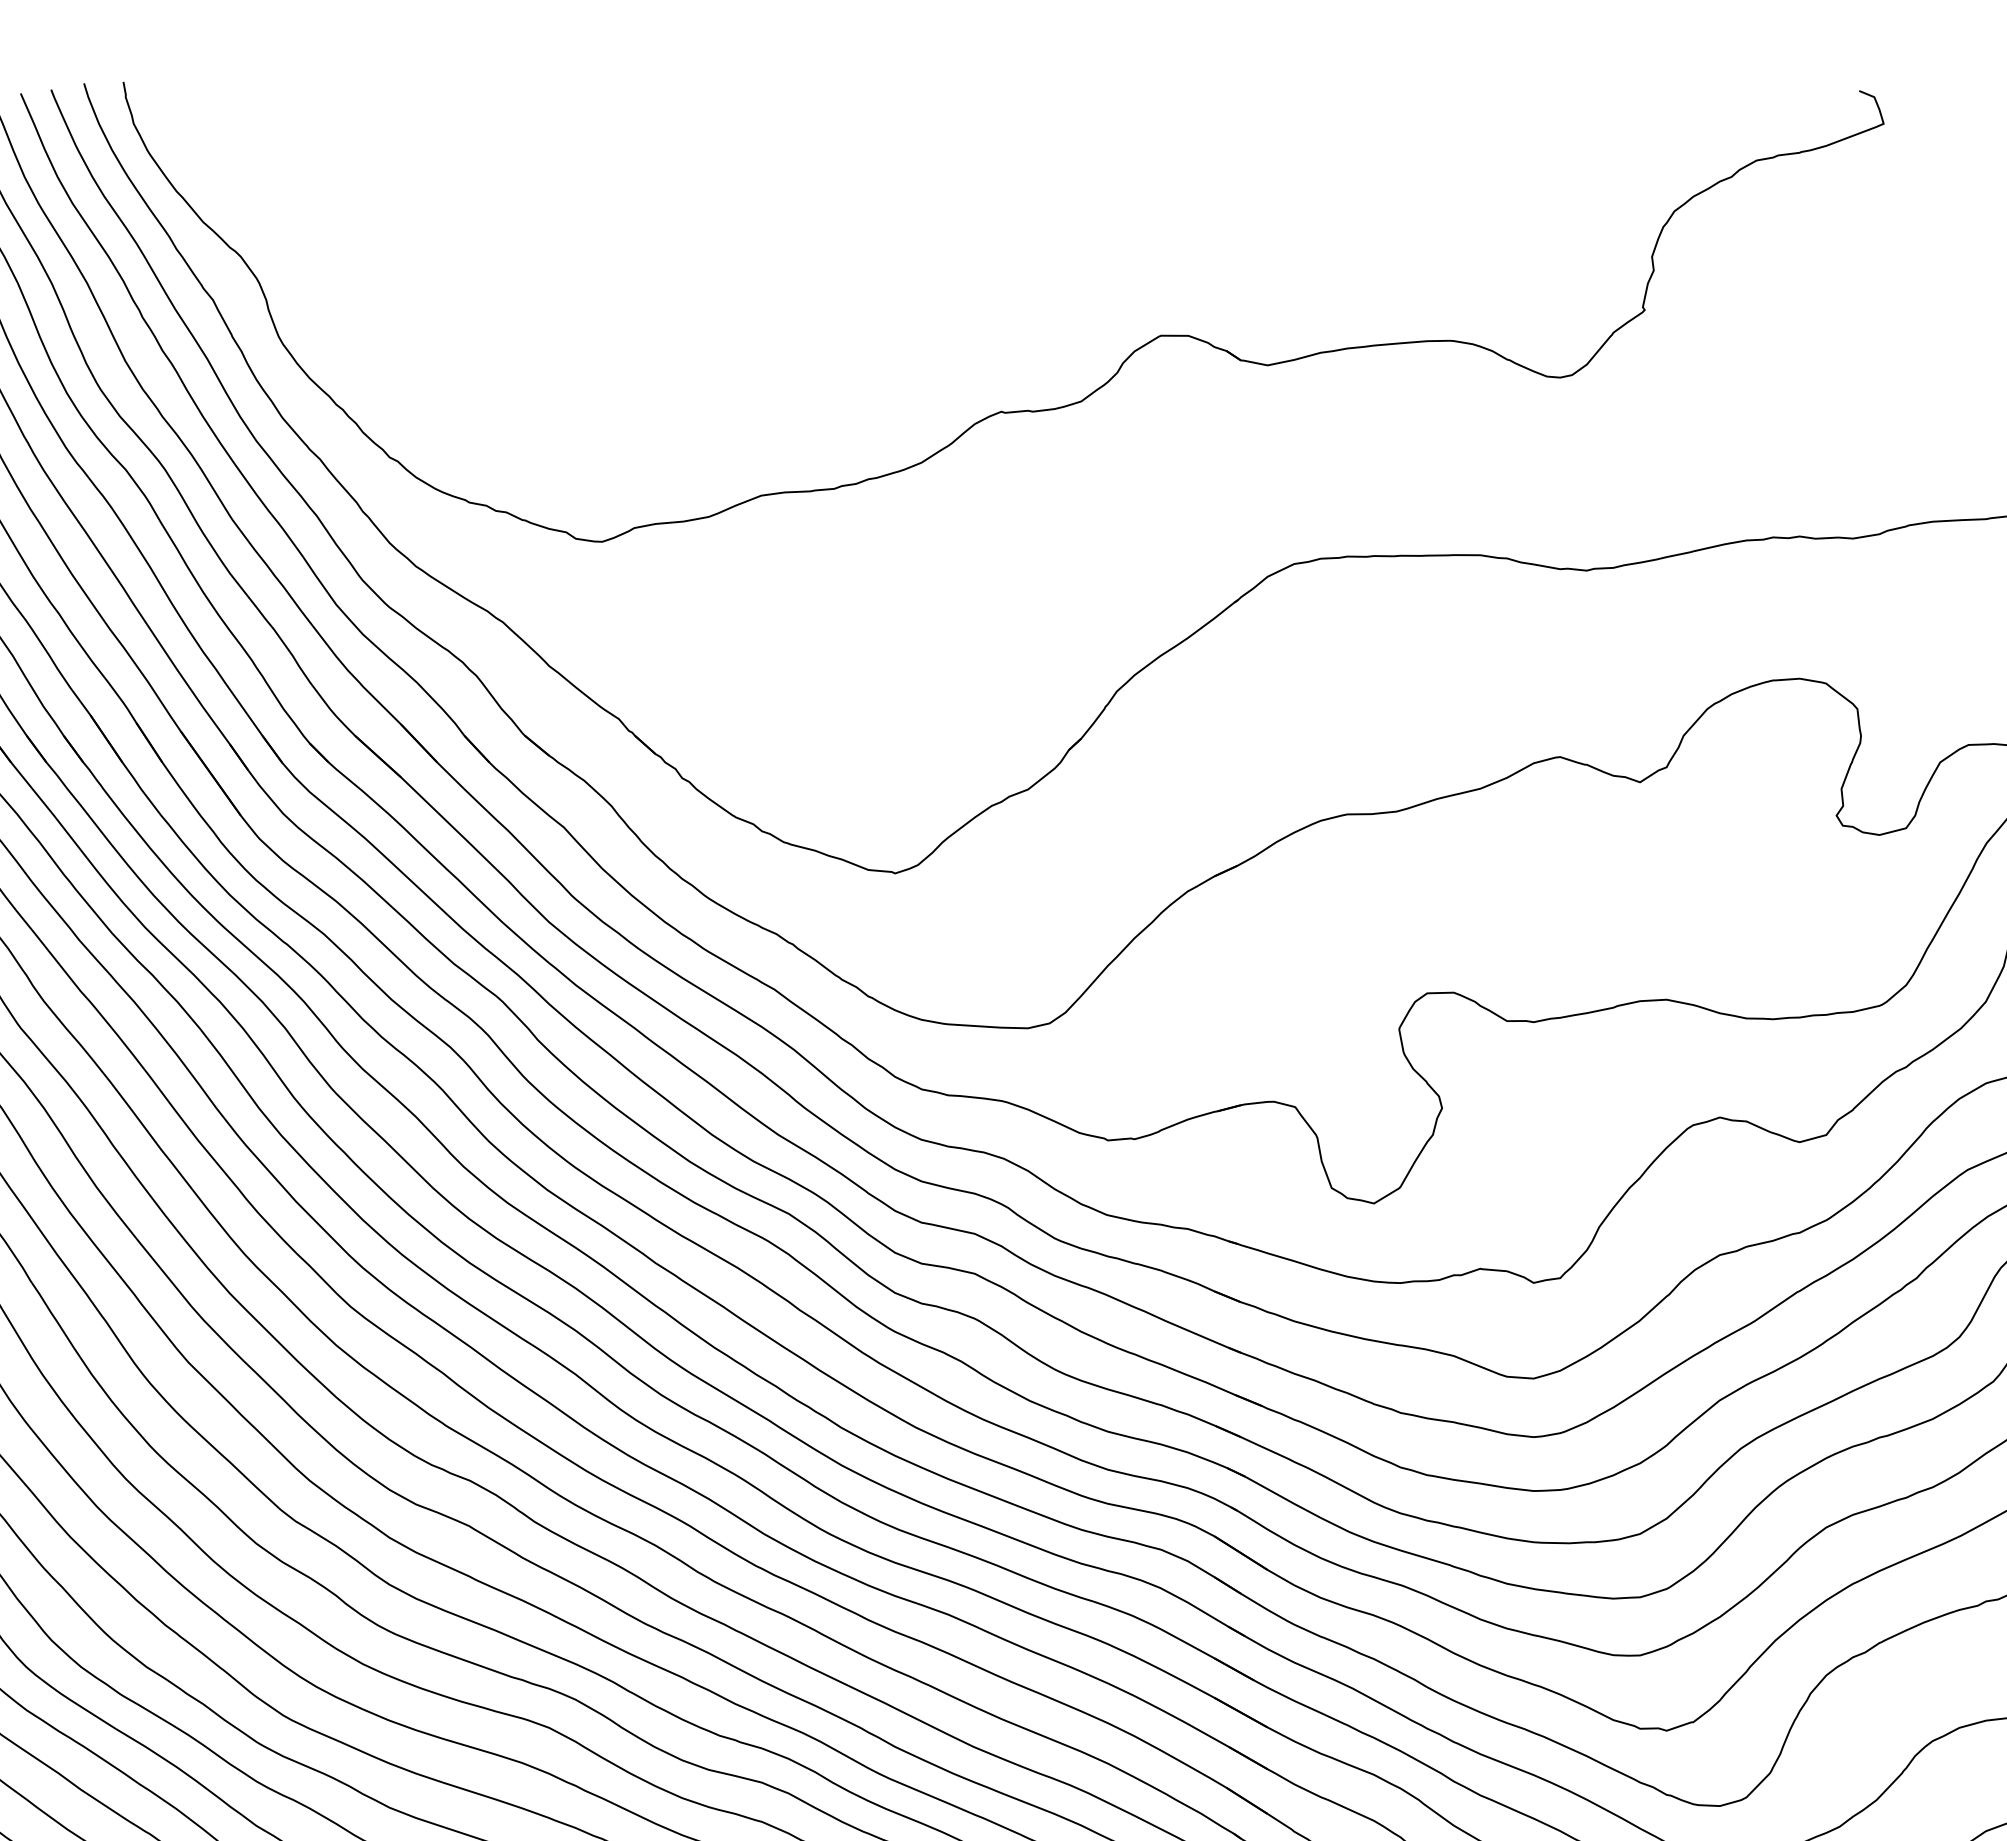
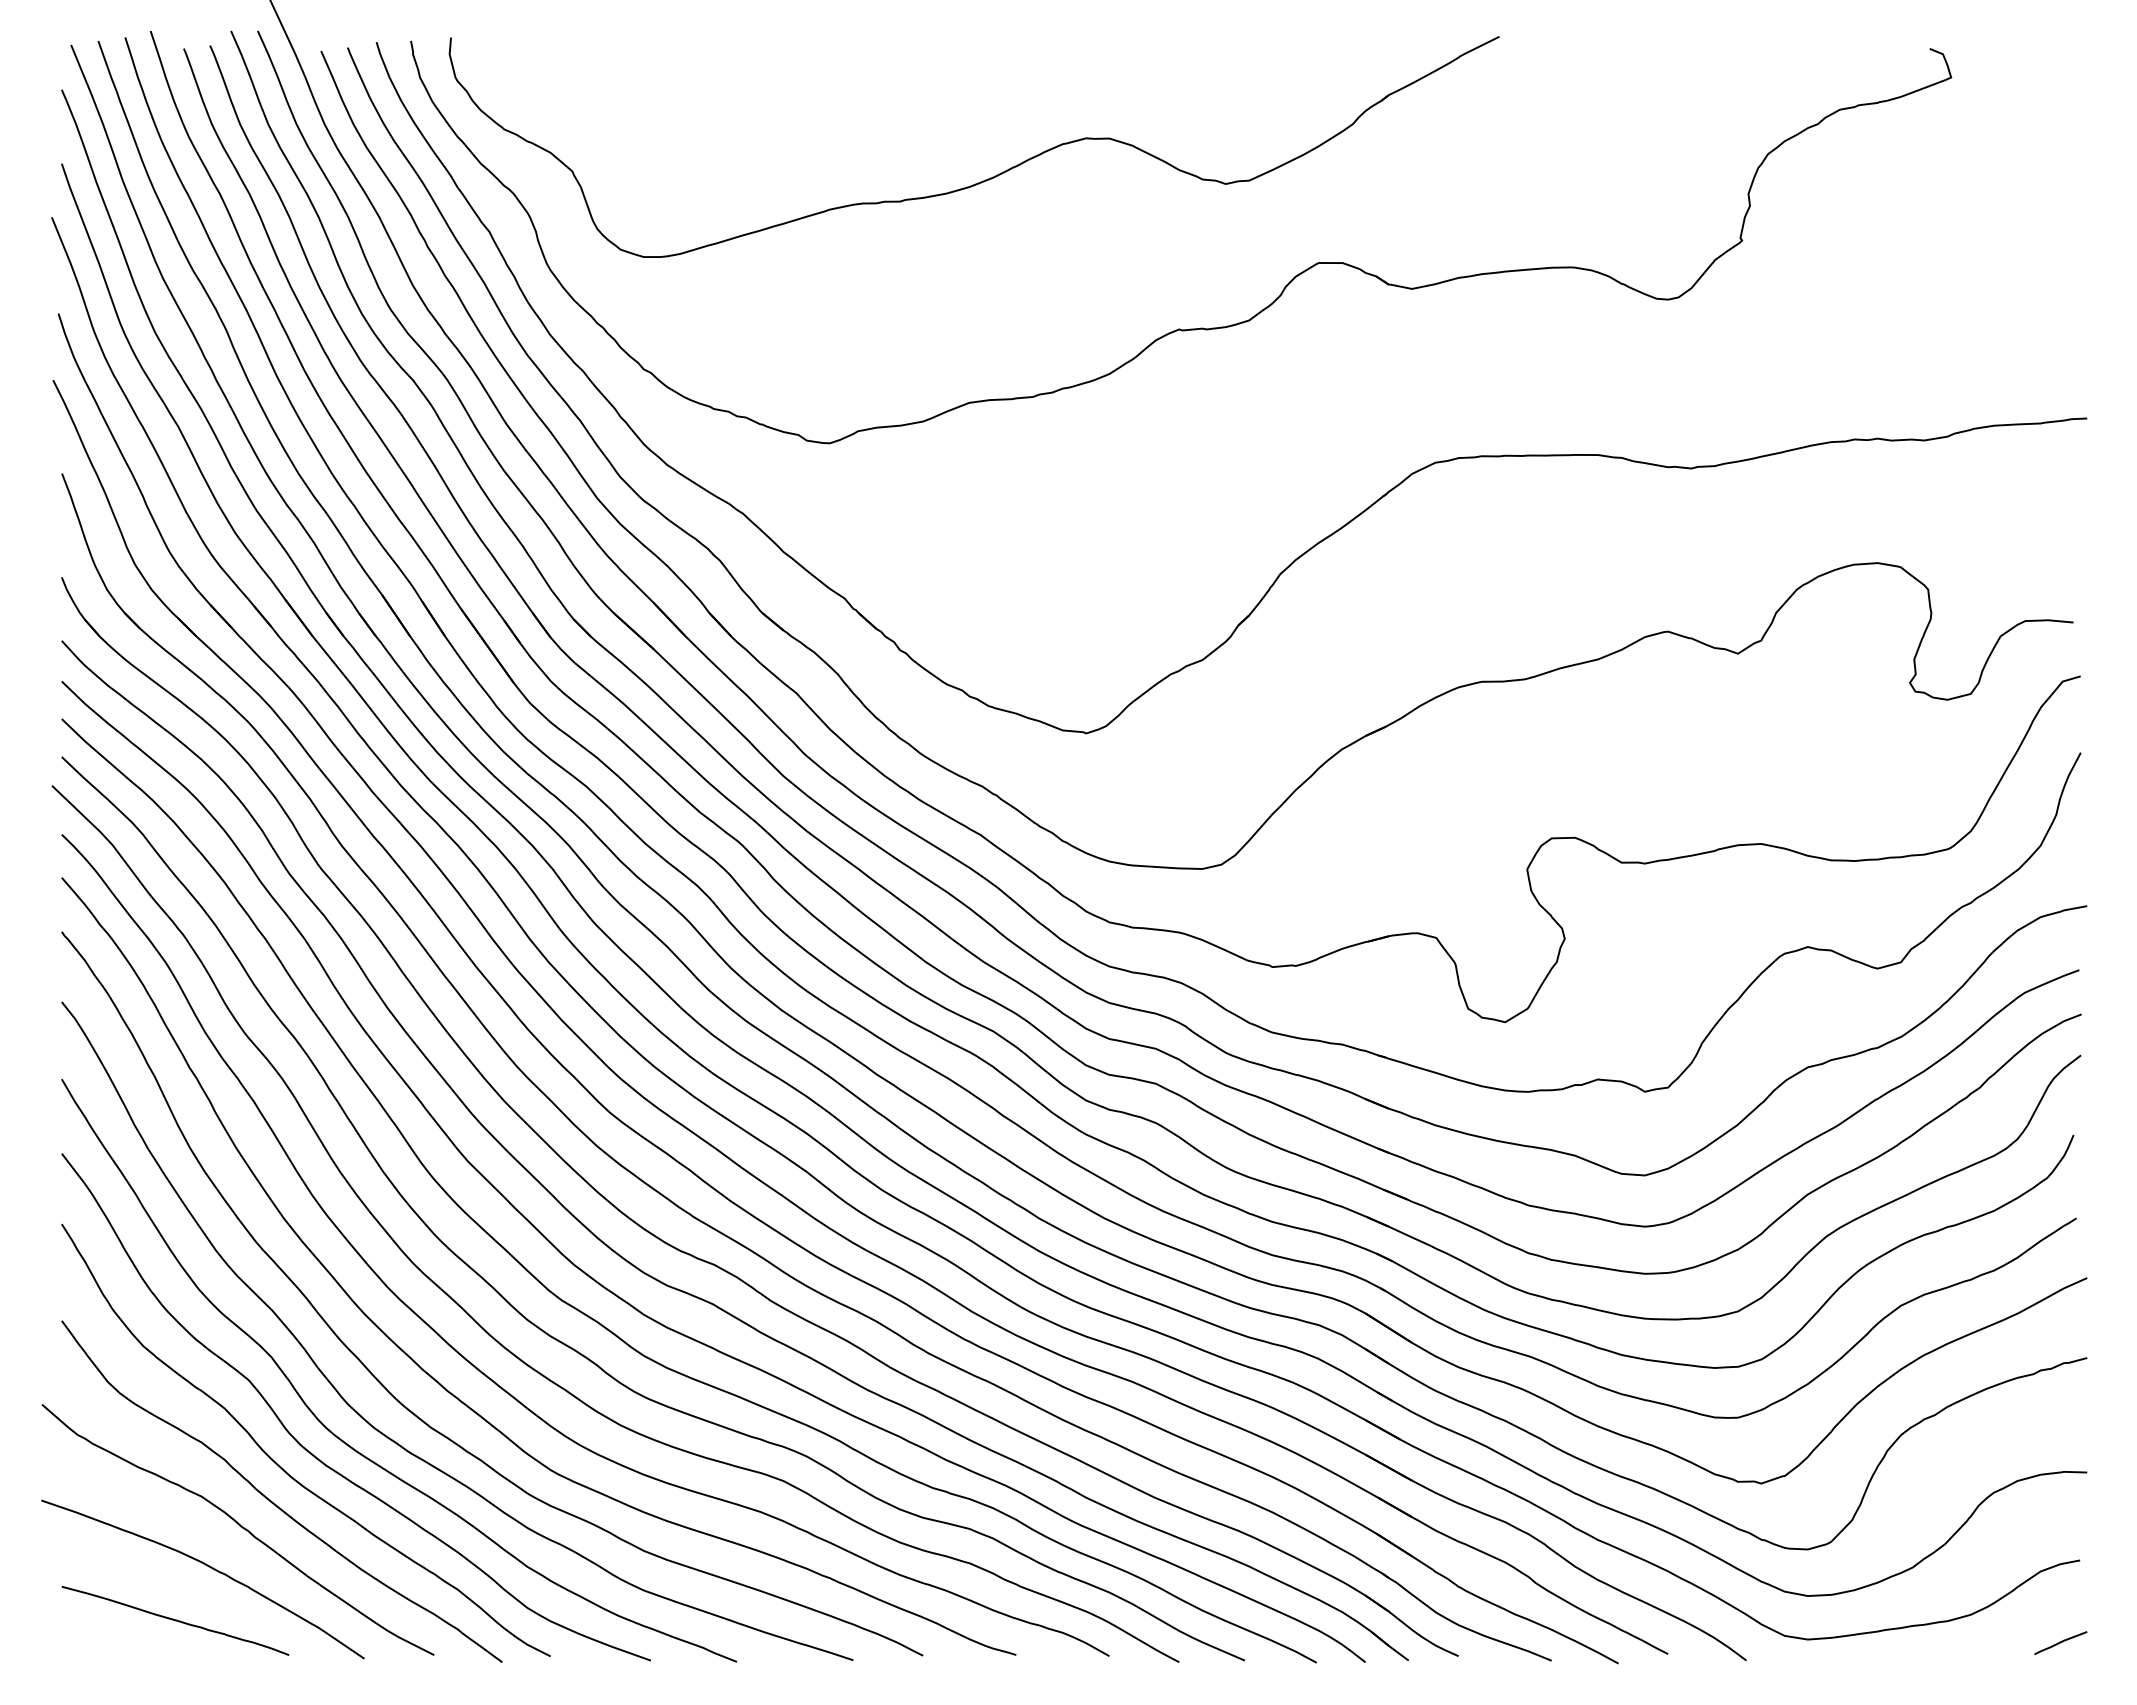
part: (780, 240) -> (985, 179), added

